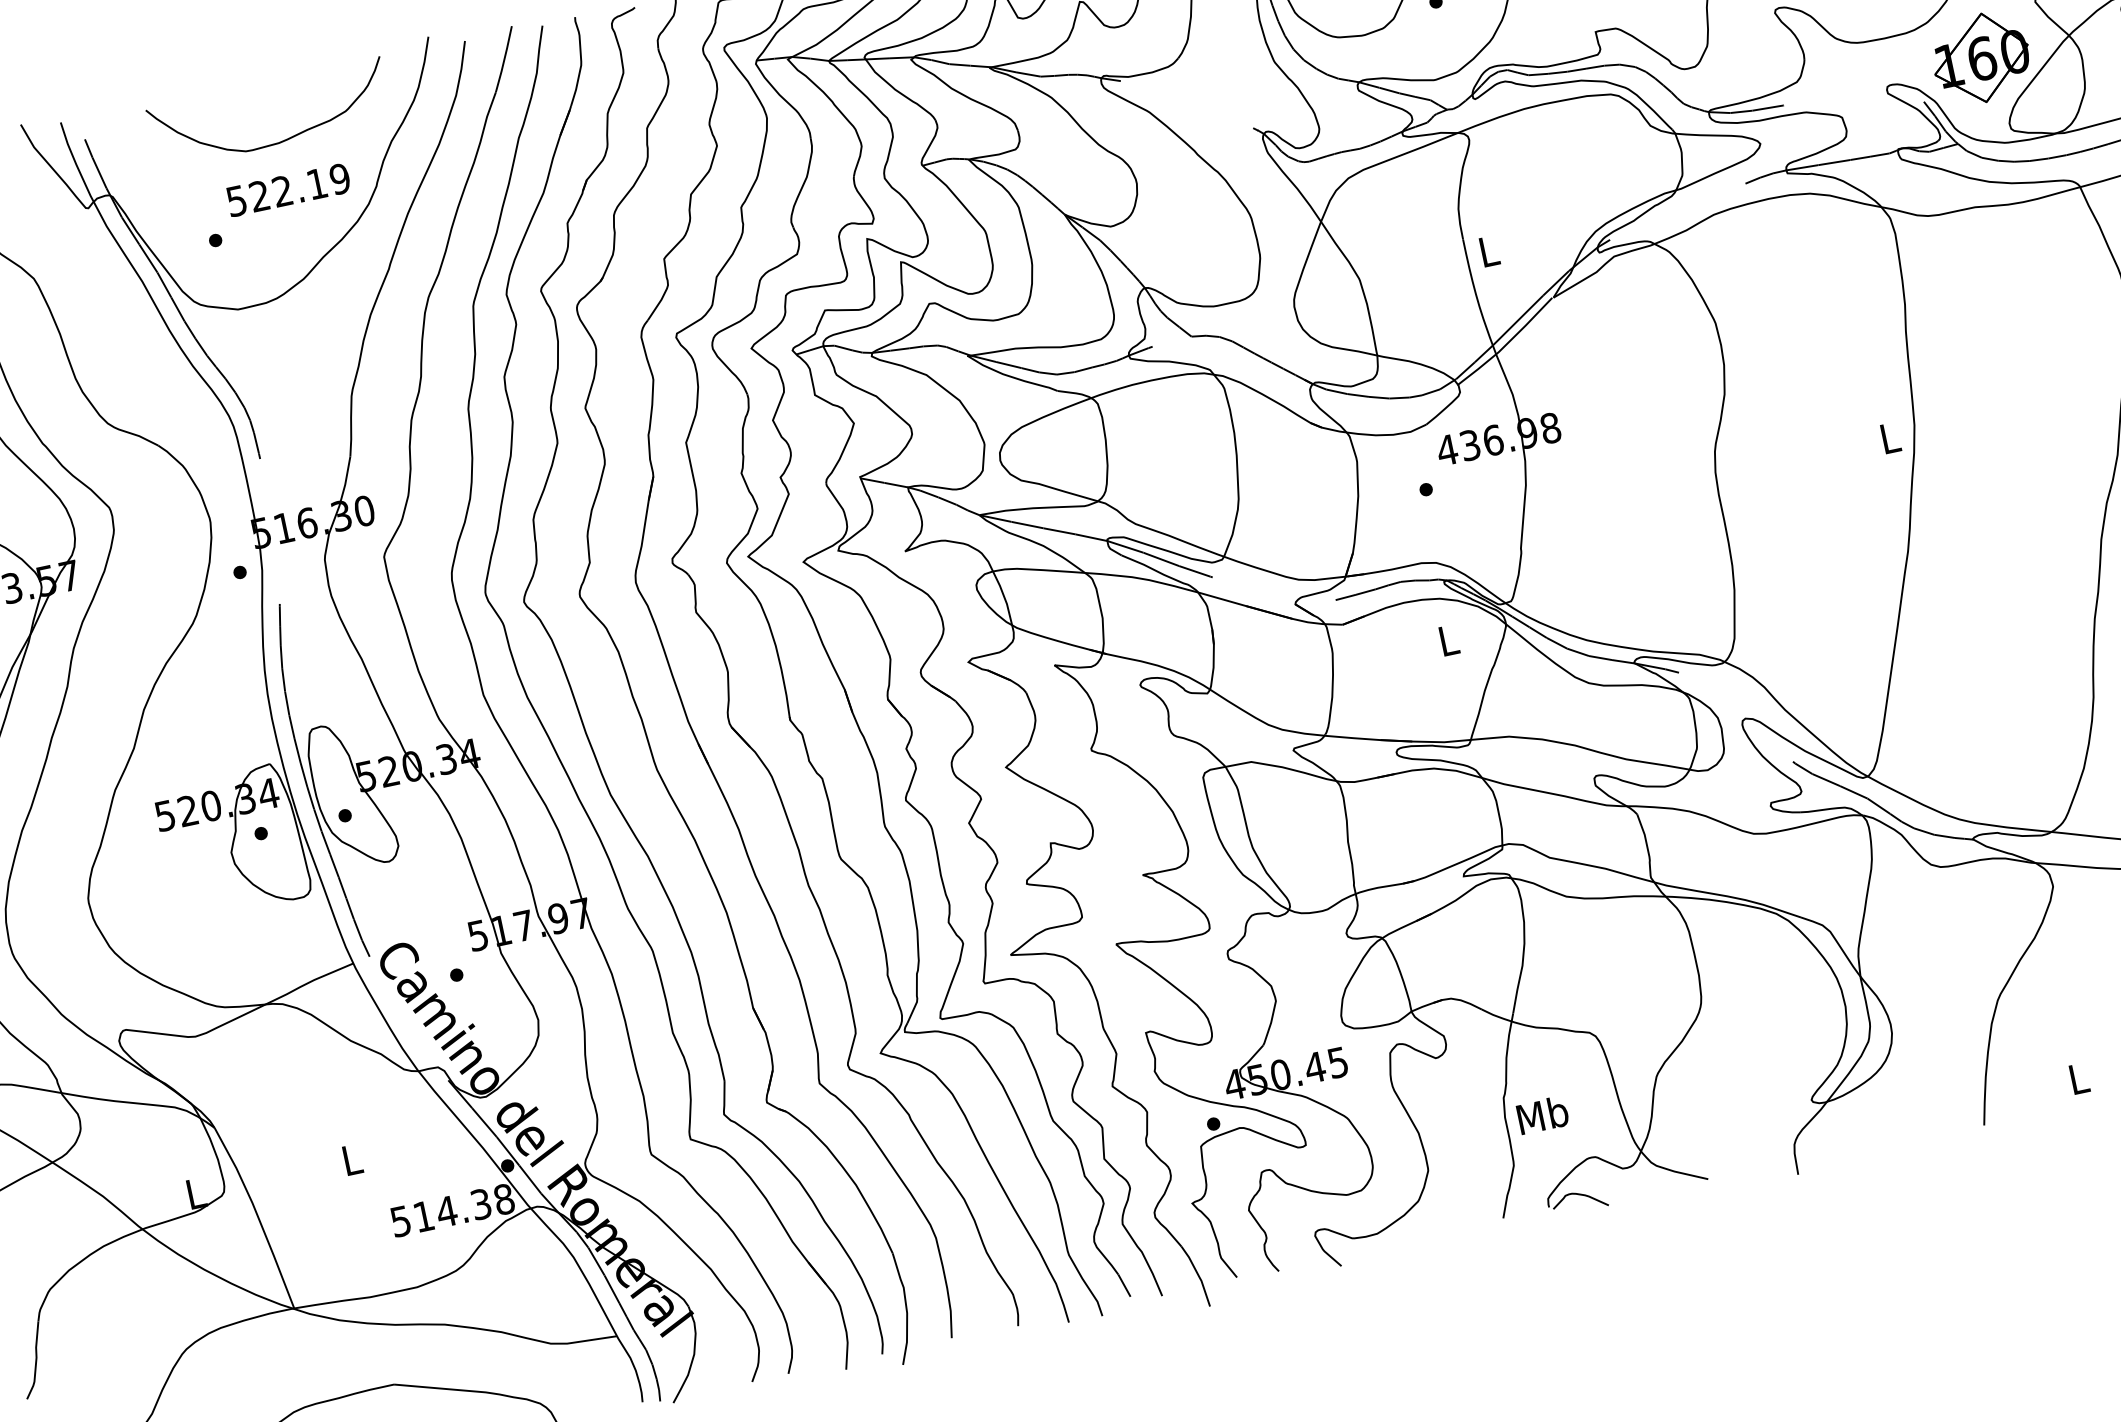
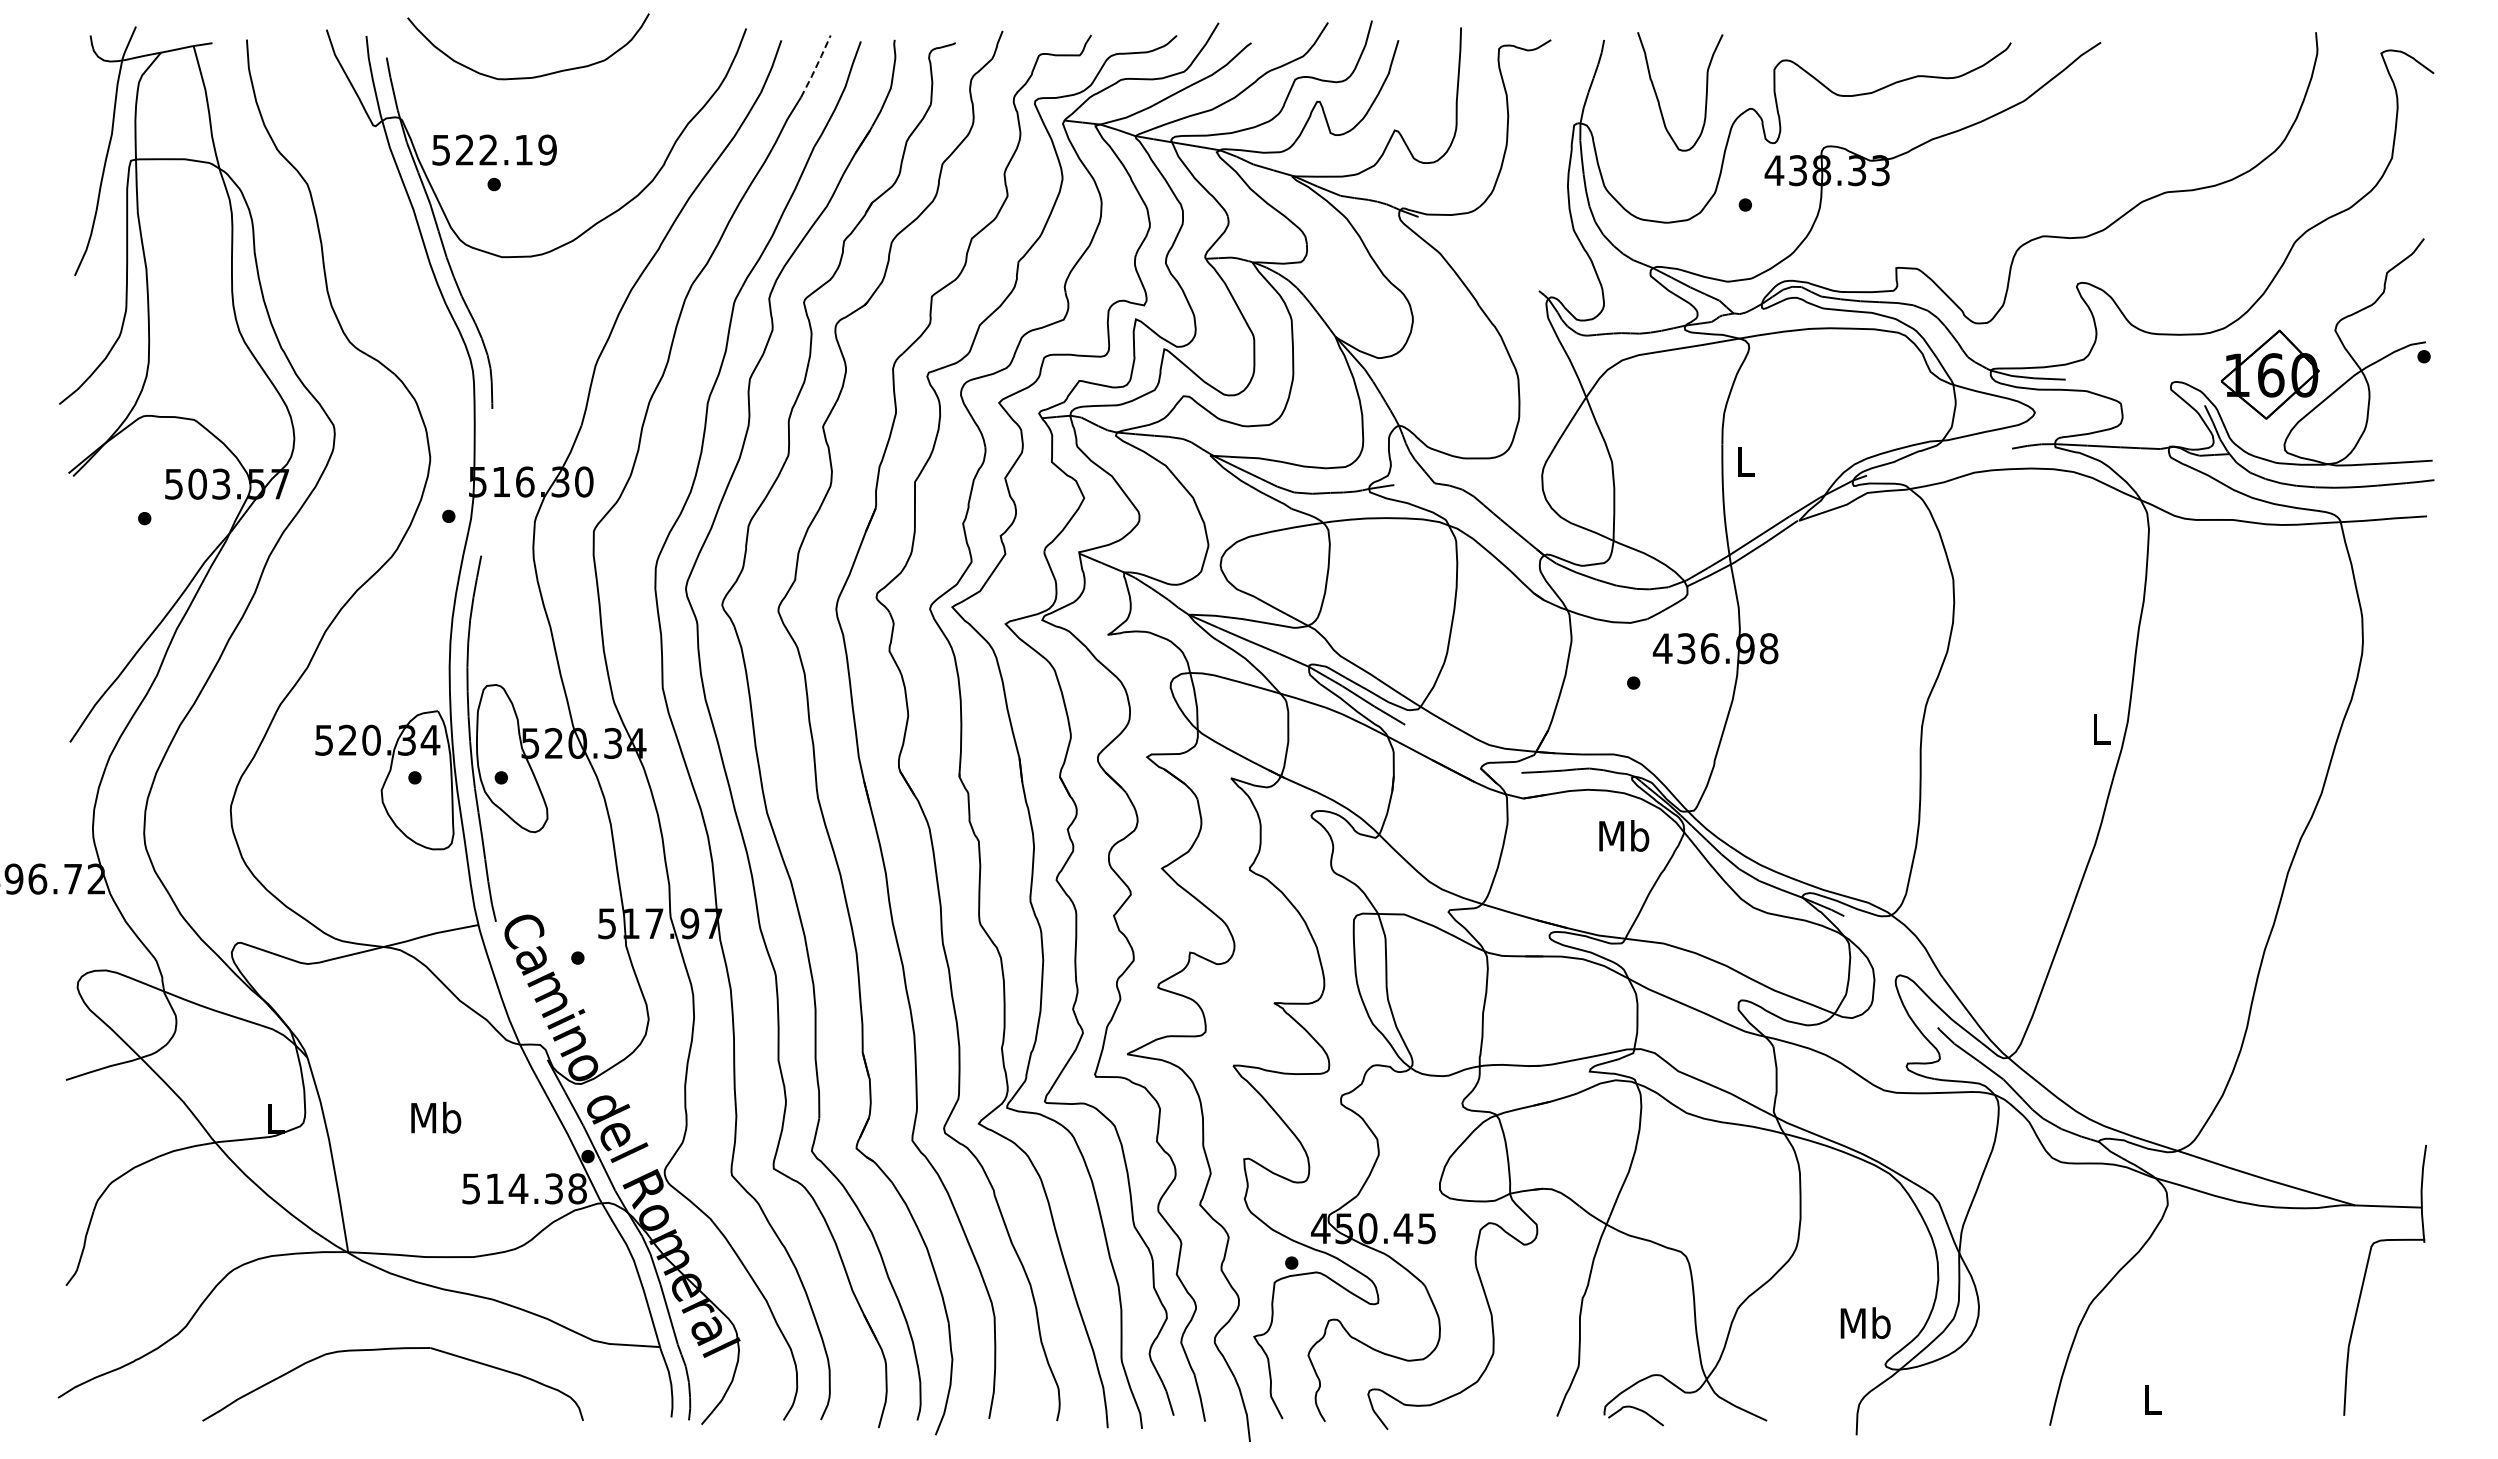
line: (504, 59) -> (816, 66), solid -> dashed
curve: (279, 141) -> (532, 76), moved
text: (288, 189) -> (494, 149), moved
text: (1448, 639) -> (1624, 835), L -> Mb
text: (1542, 1115) -> (1865, 1323), moved
text: (352, 1159) -> (436, 1117), L -> Mb

